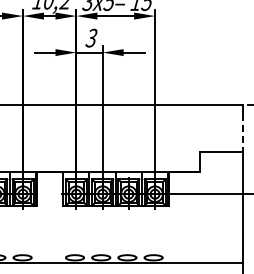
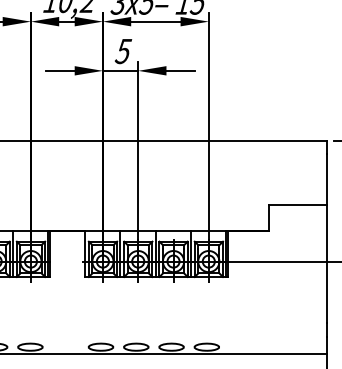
text: (93, 37) -> (125, 50), 3 -> 5
line: (242, 133) -> (326, 179), dashed -> solid

